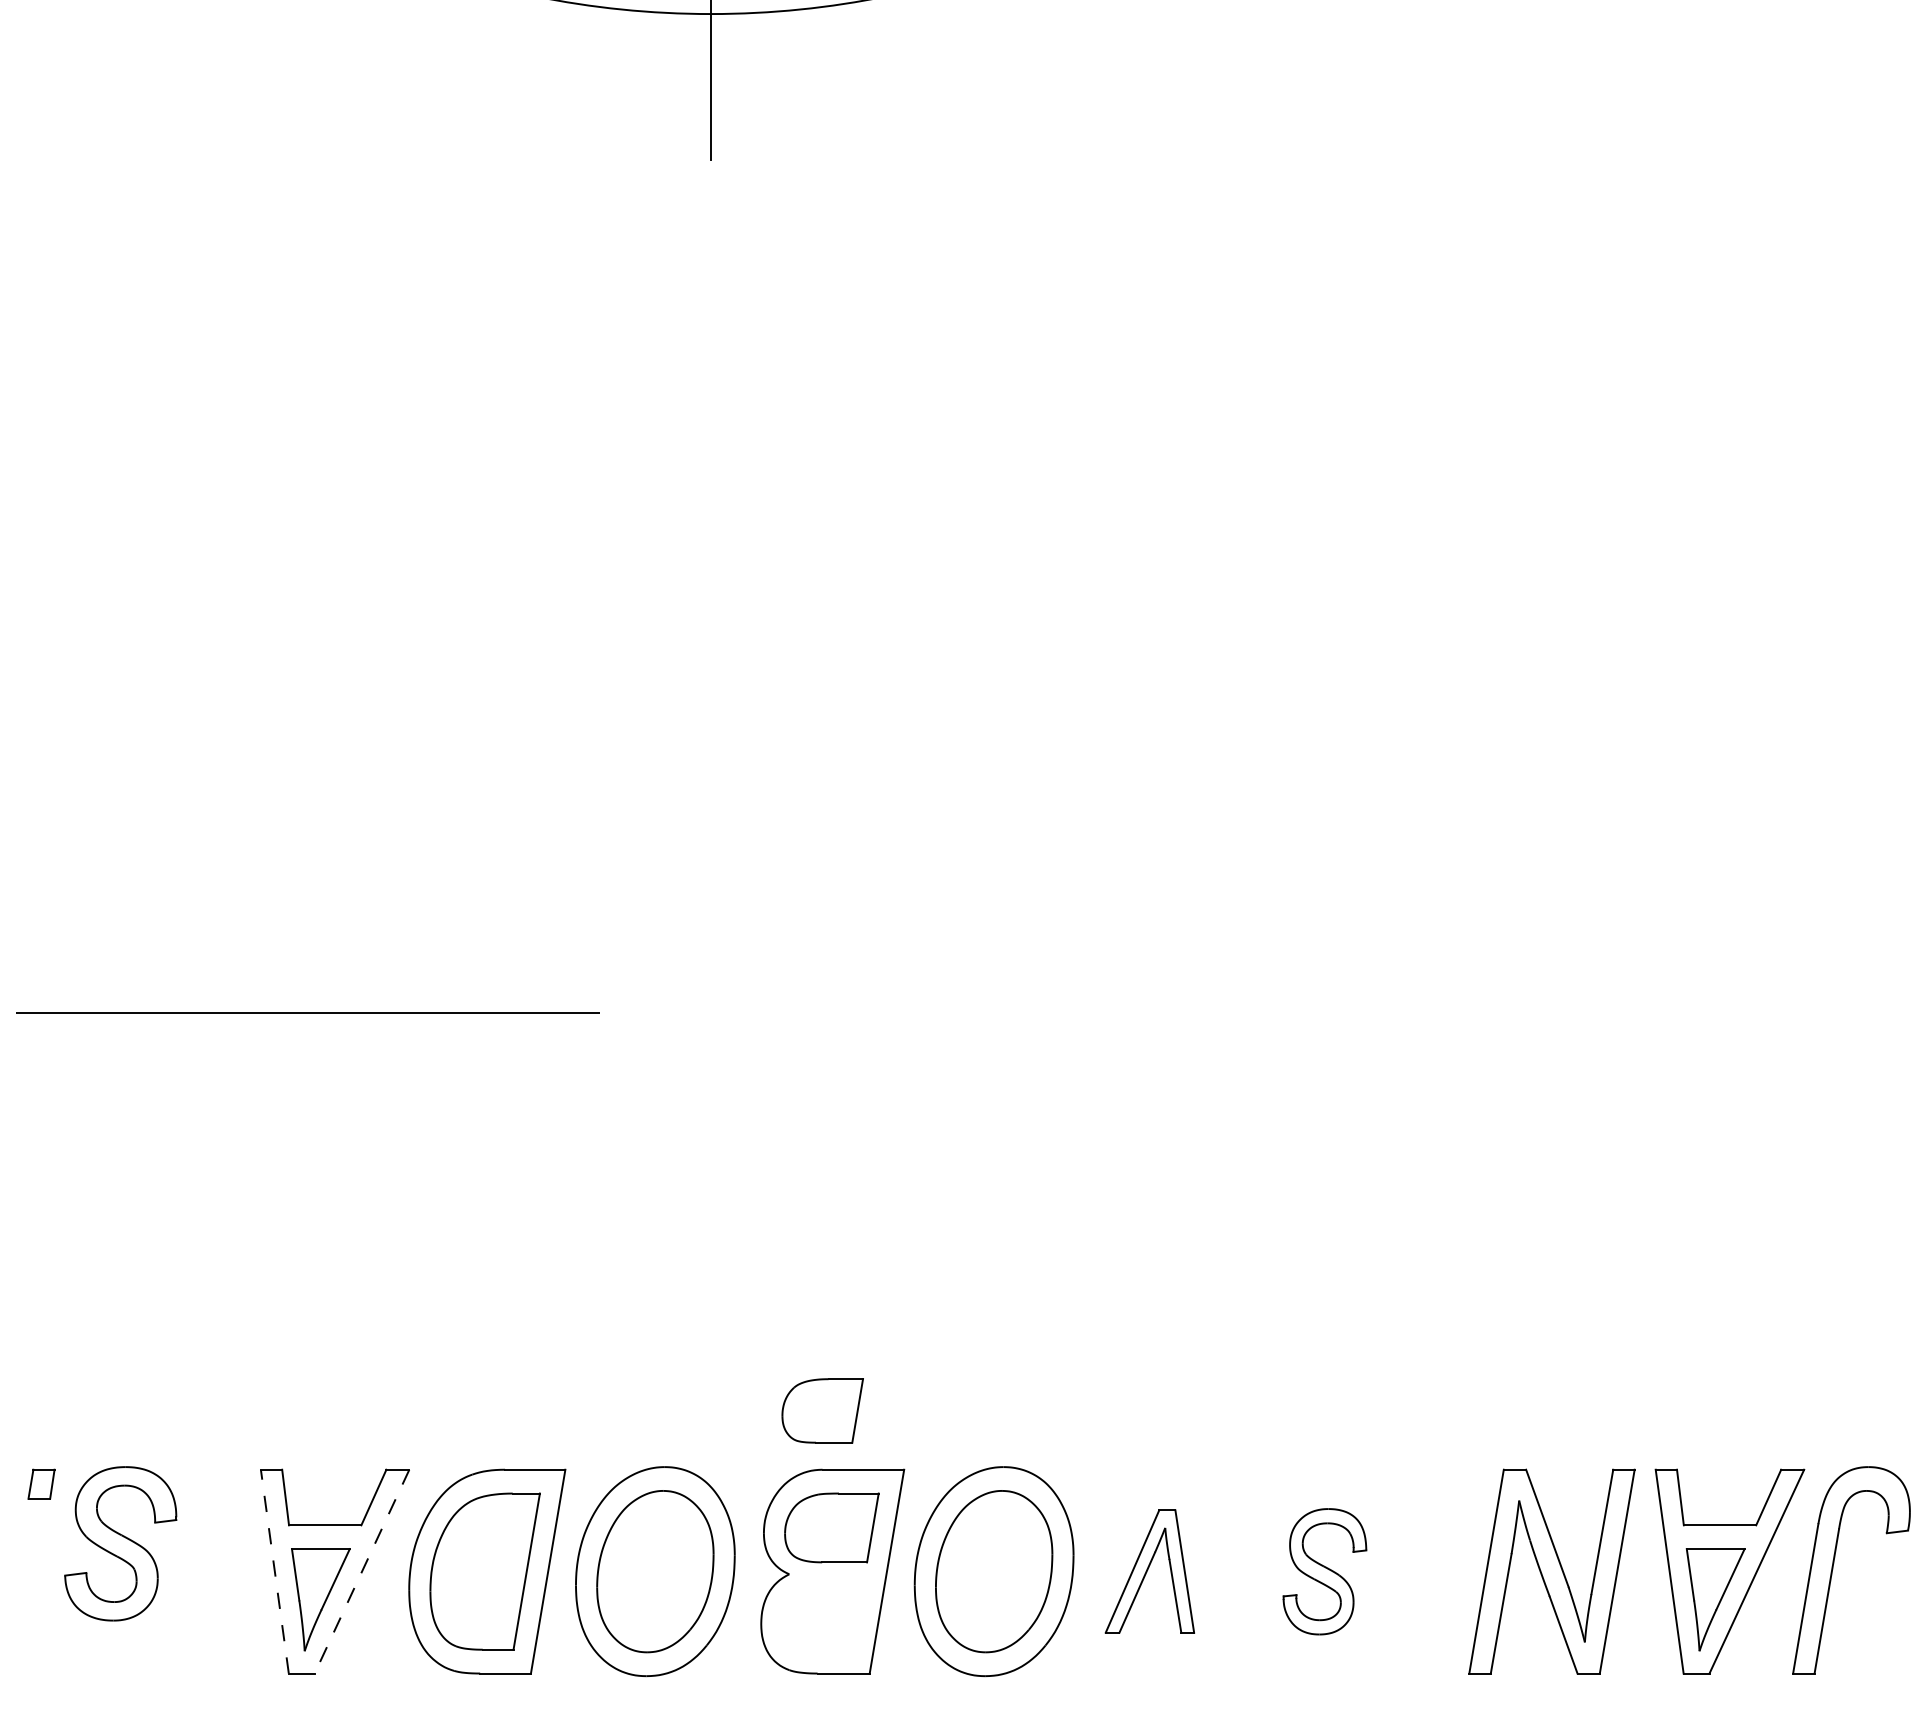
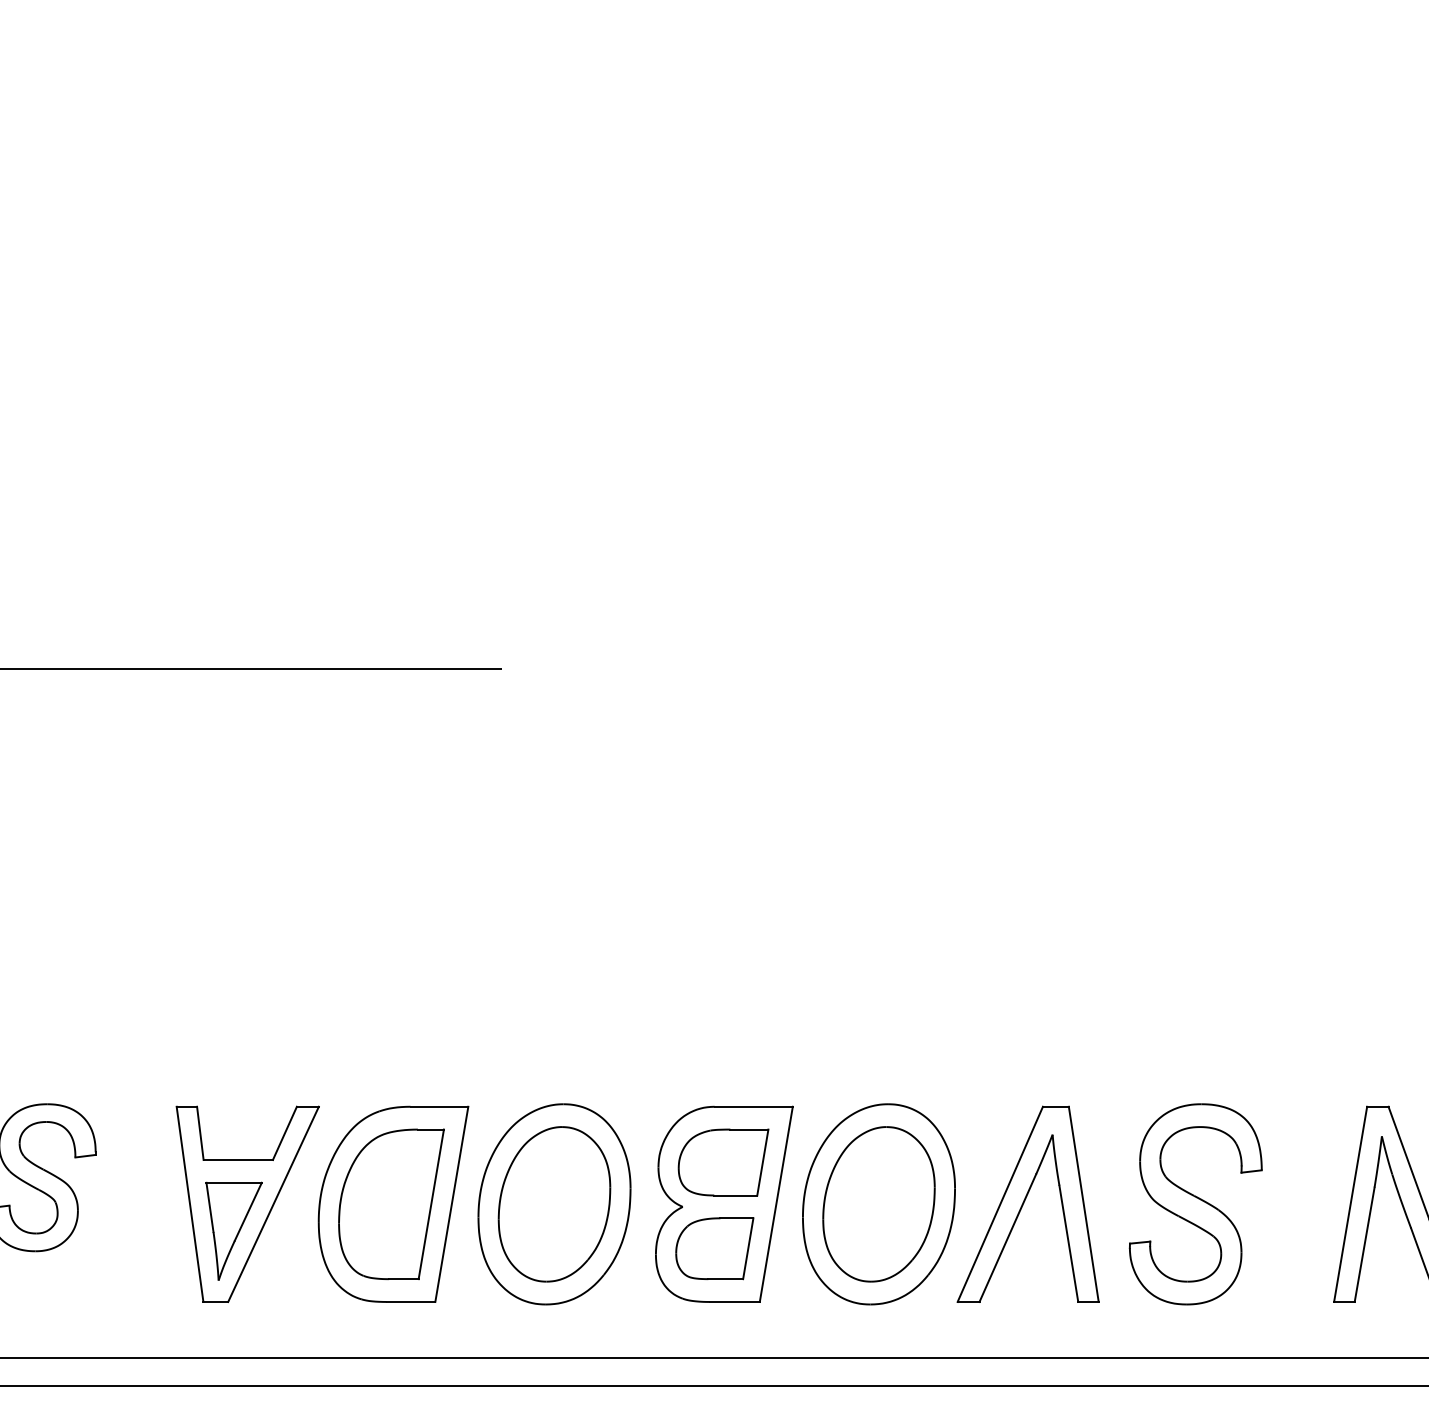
part: (822, 1410) -> (714, 1248), moved
line: (274, 1571) -> (189, 1204), dashed -> solid
part: (1149, 1571) -> (1027, 1204), size x1.67
part: (1324, 1571) -> (1195, 1204), size x1.67
line: (361, 1572) -> (273, 1205), dashed -> solid

